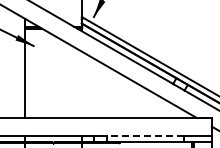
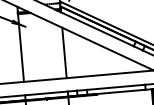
line: (81, 84) -> (64, 52), added
line: (144, 135) -> (115, 87), dashed -> solid

